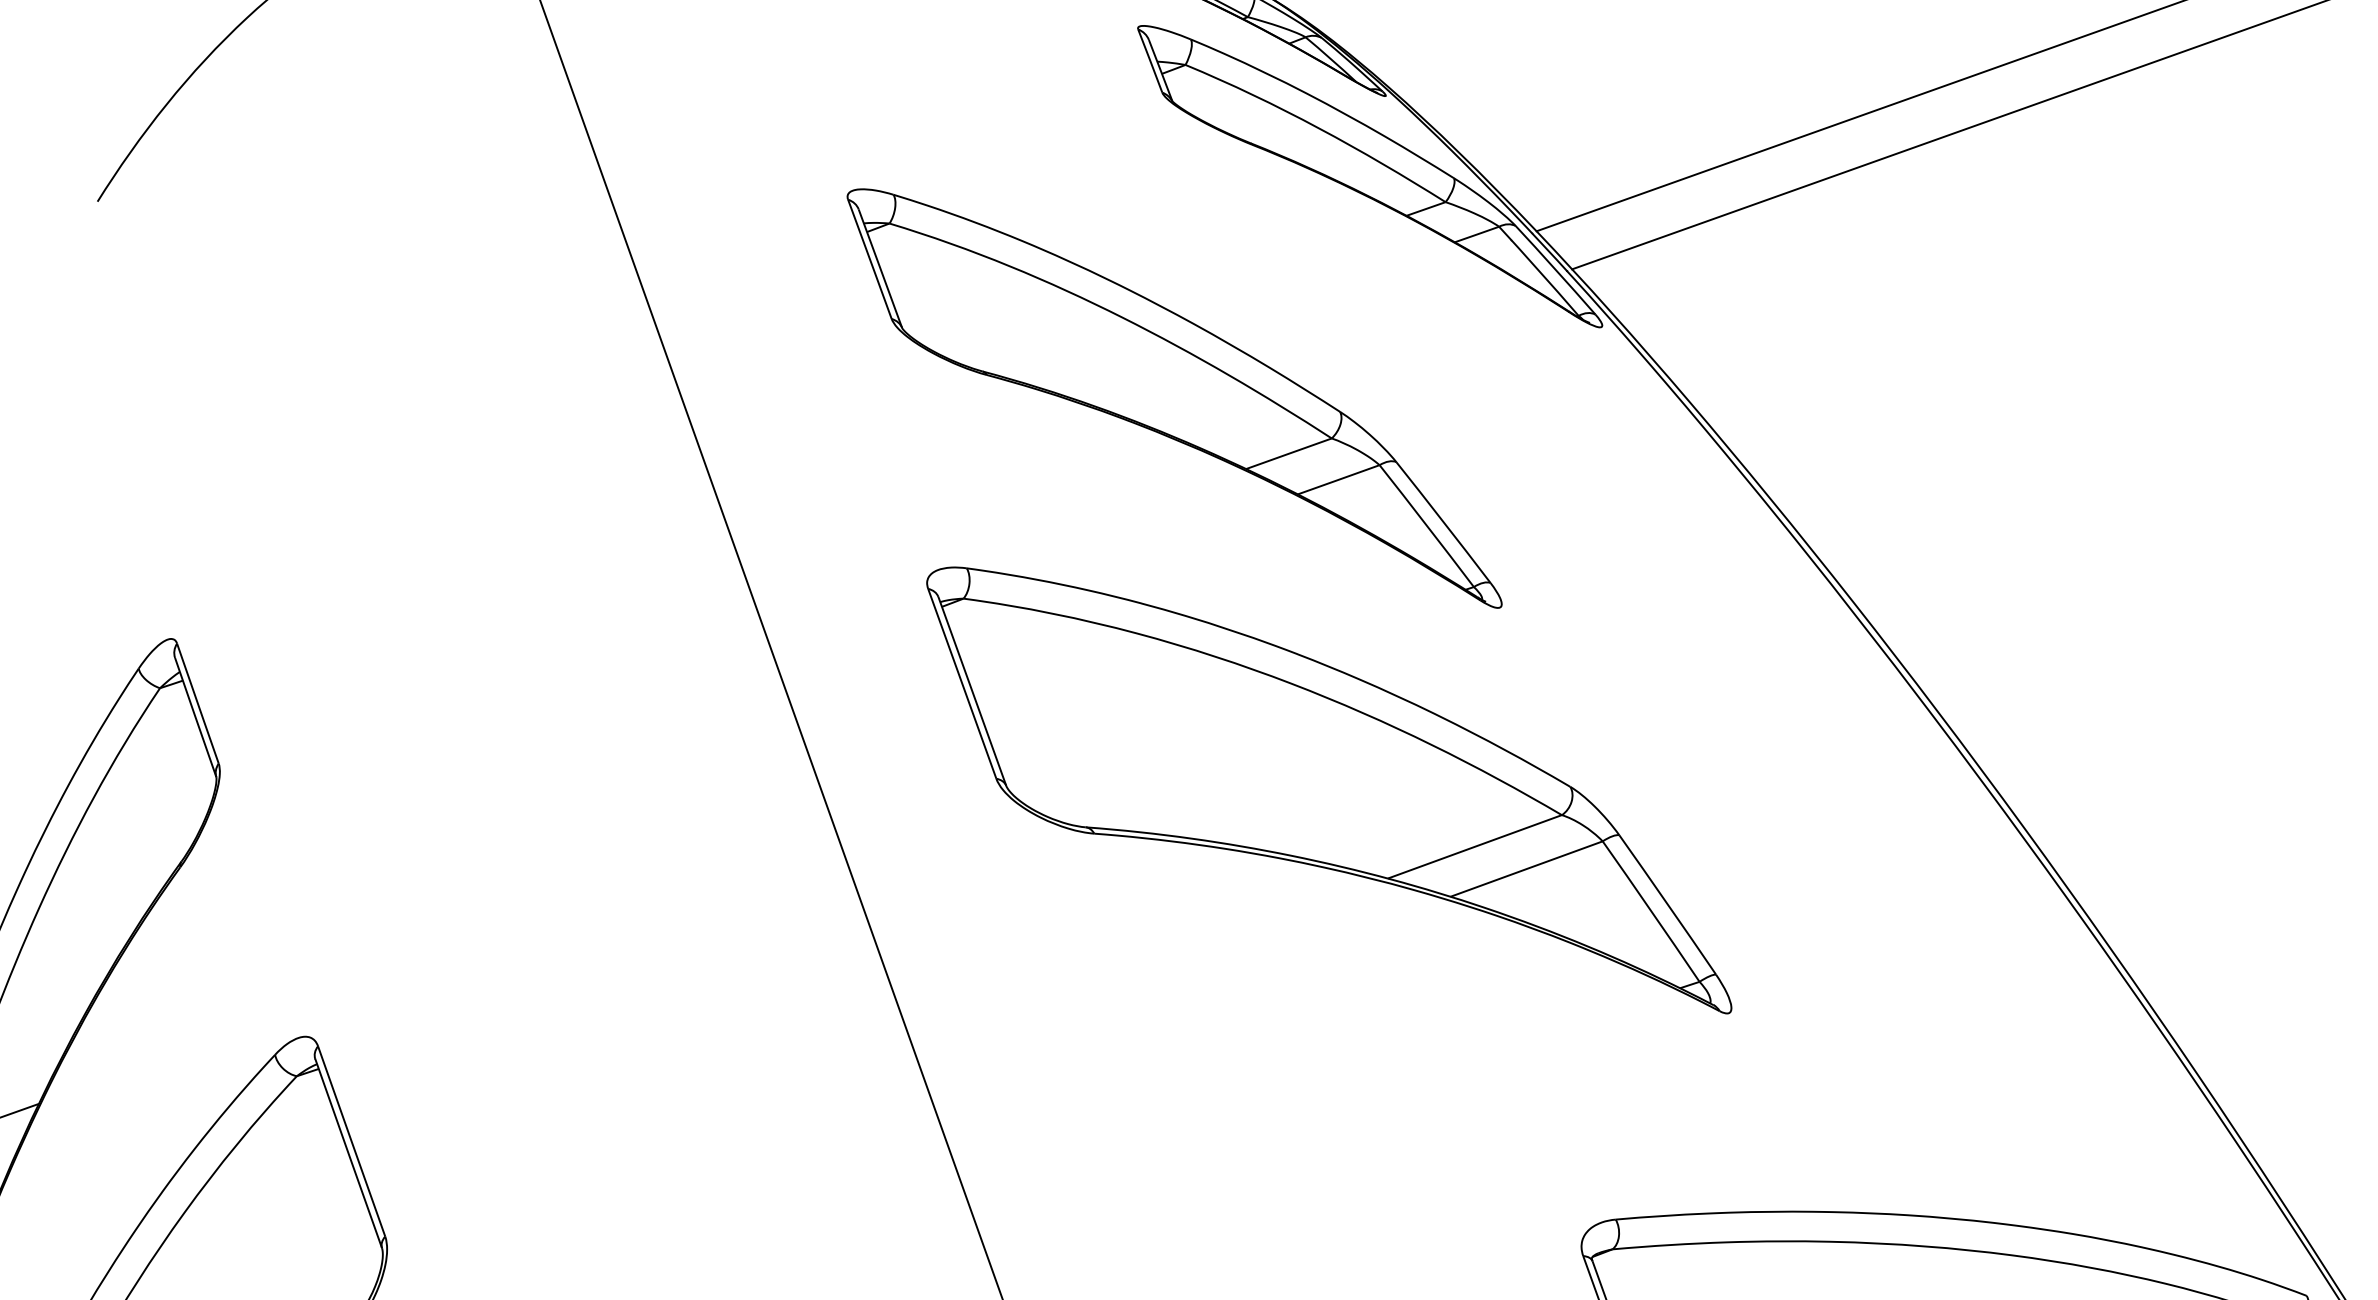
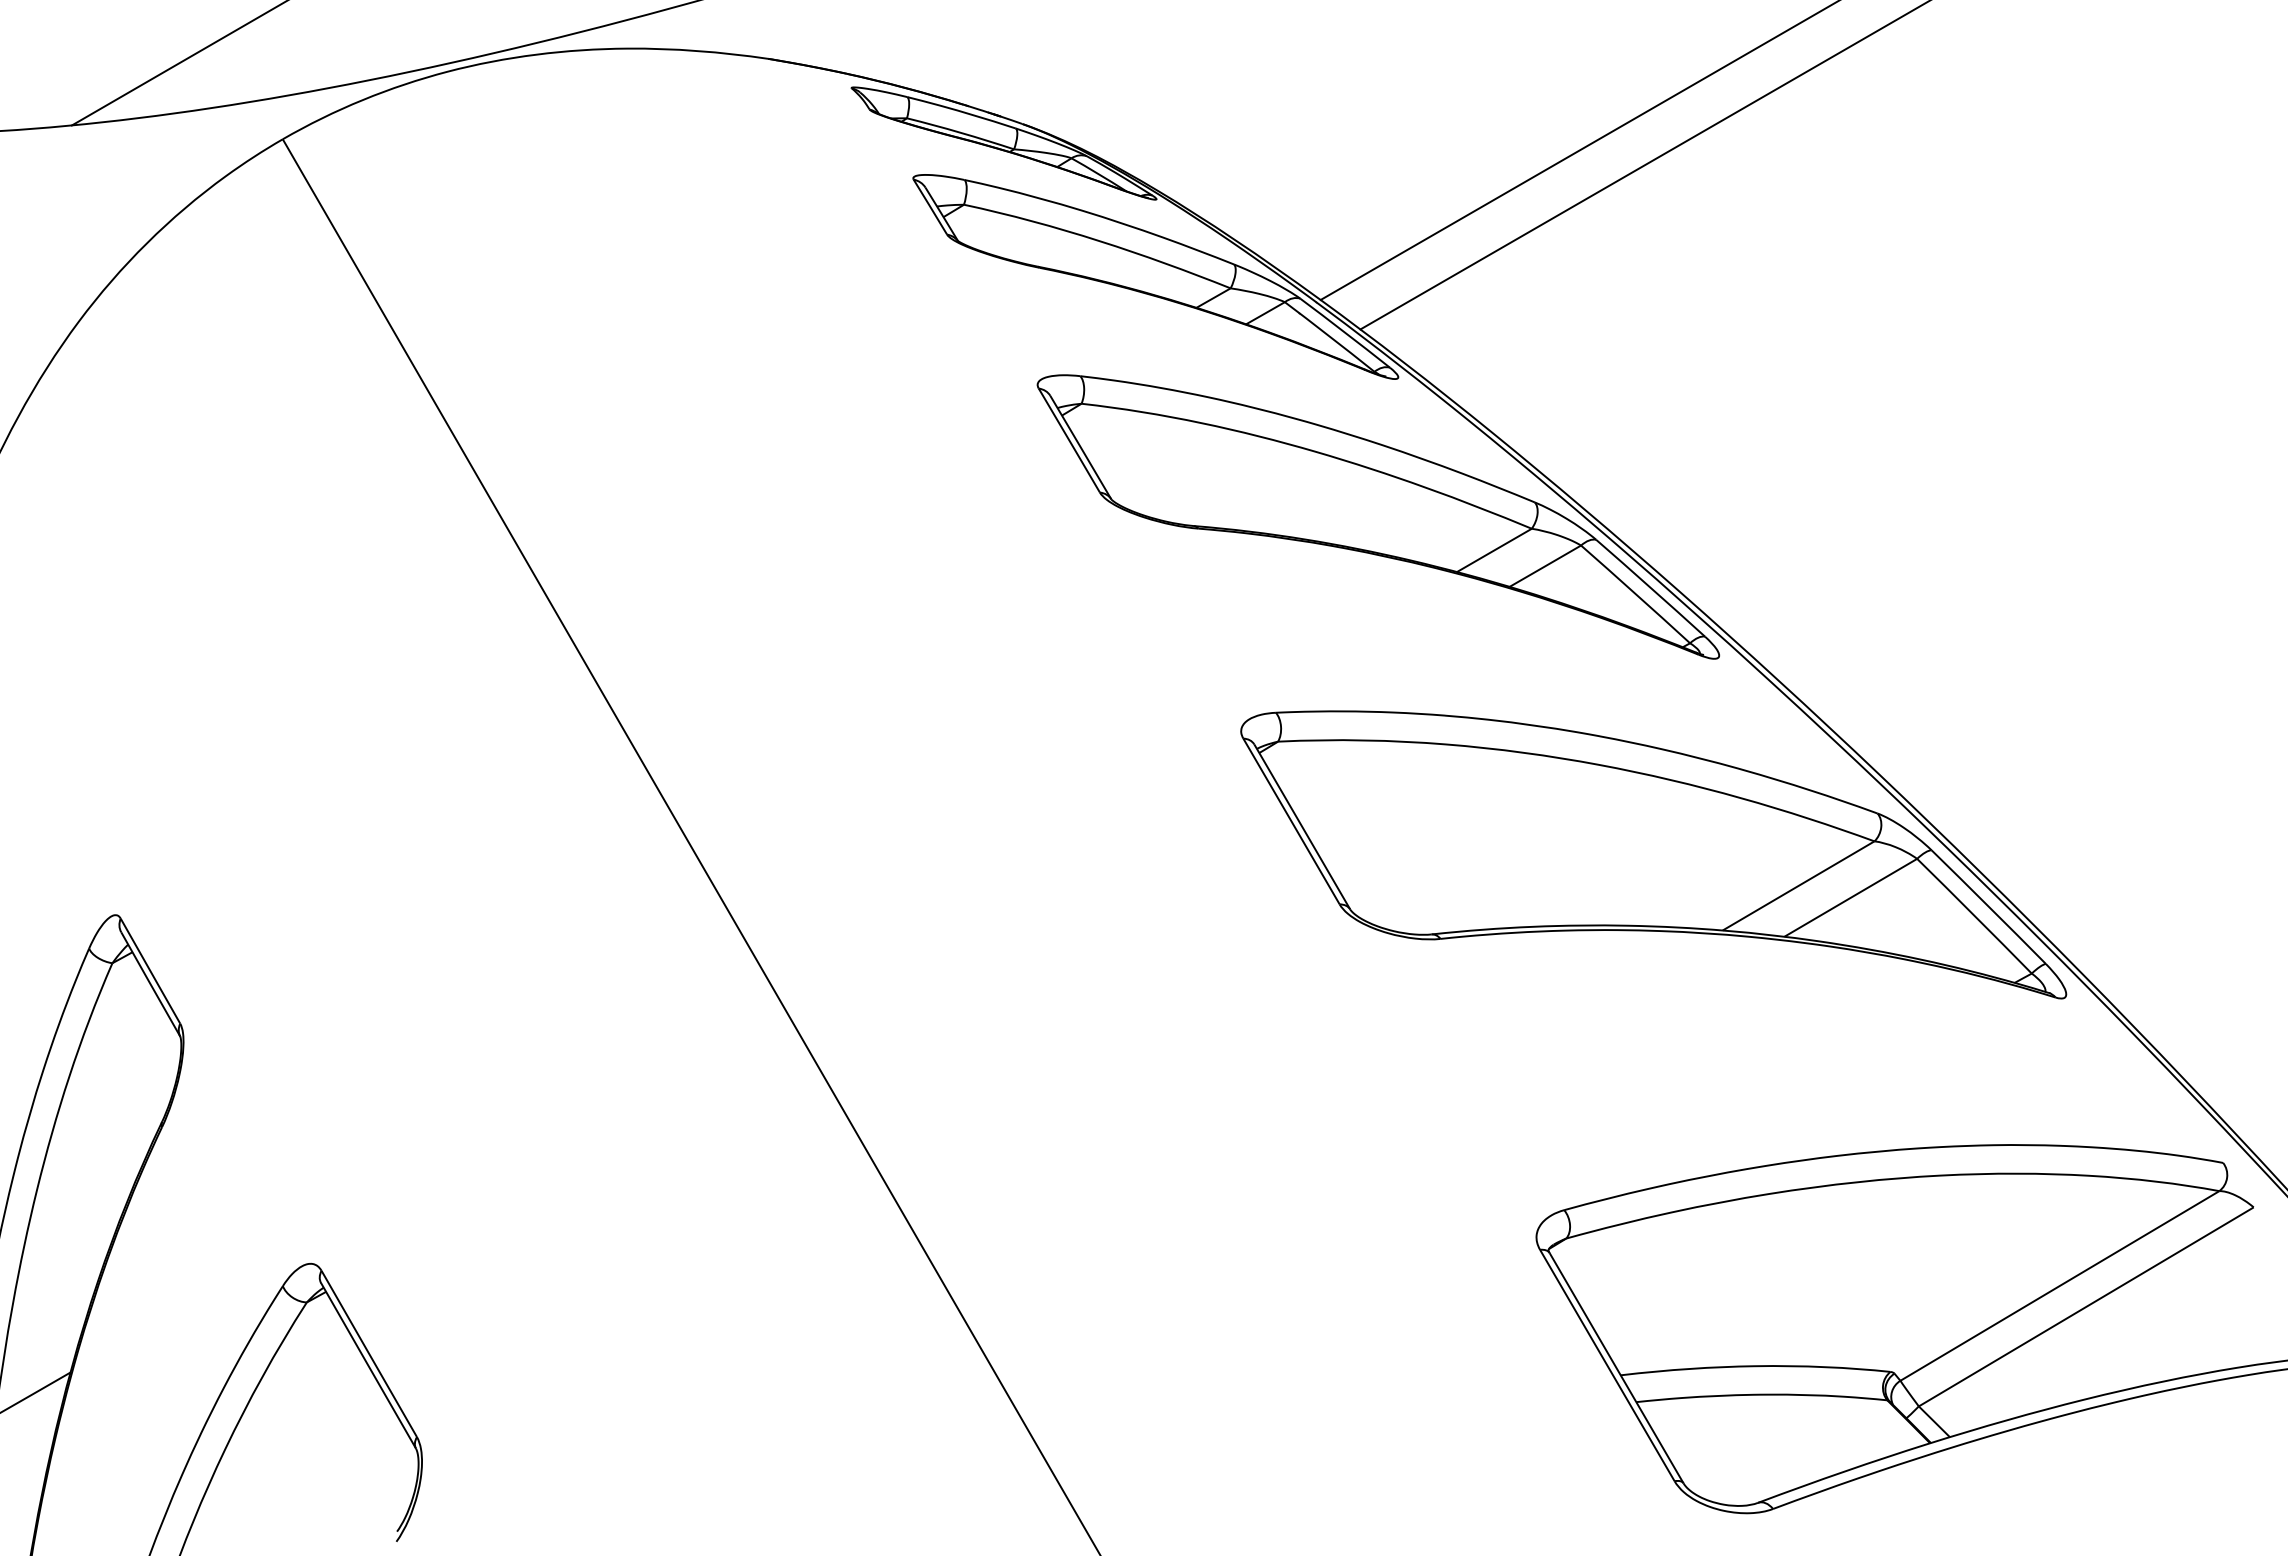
part: (1175, 396) -> (1378, 516), moved
part: (1330, 786) -> (1653, 854), moved

